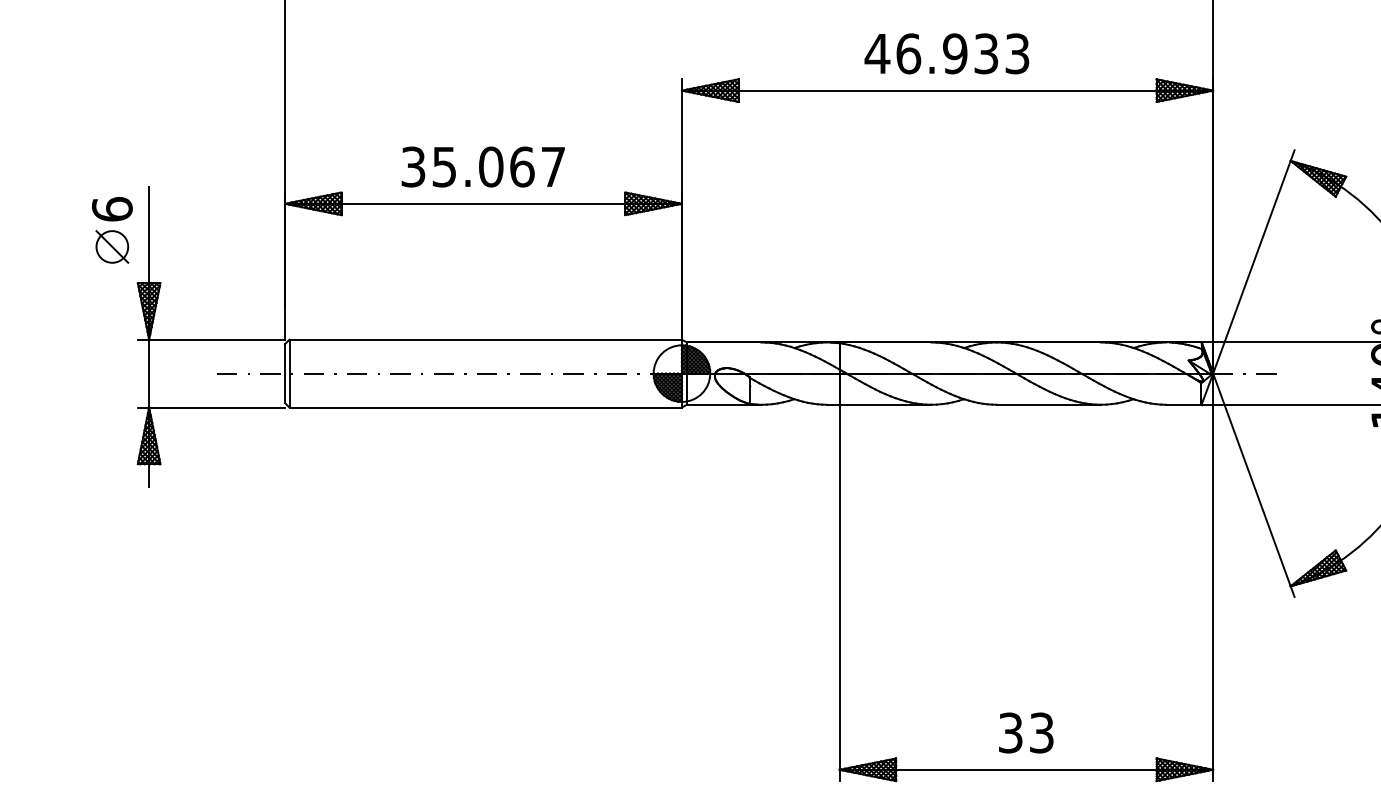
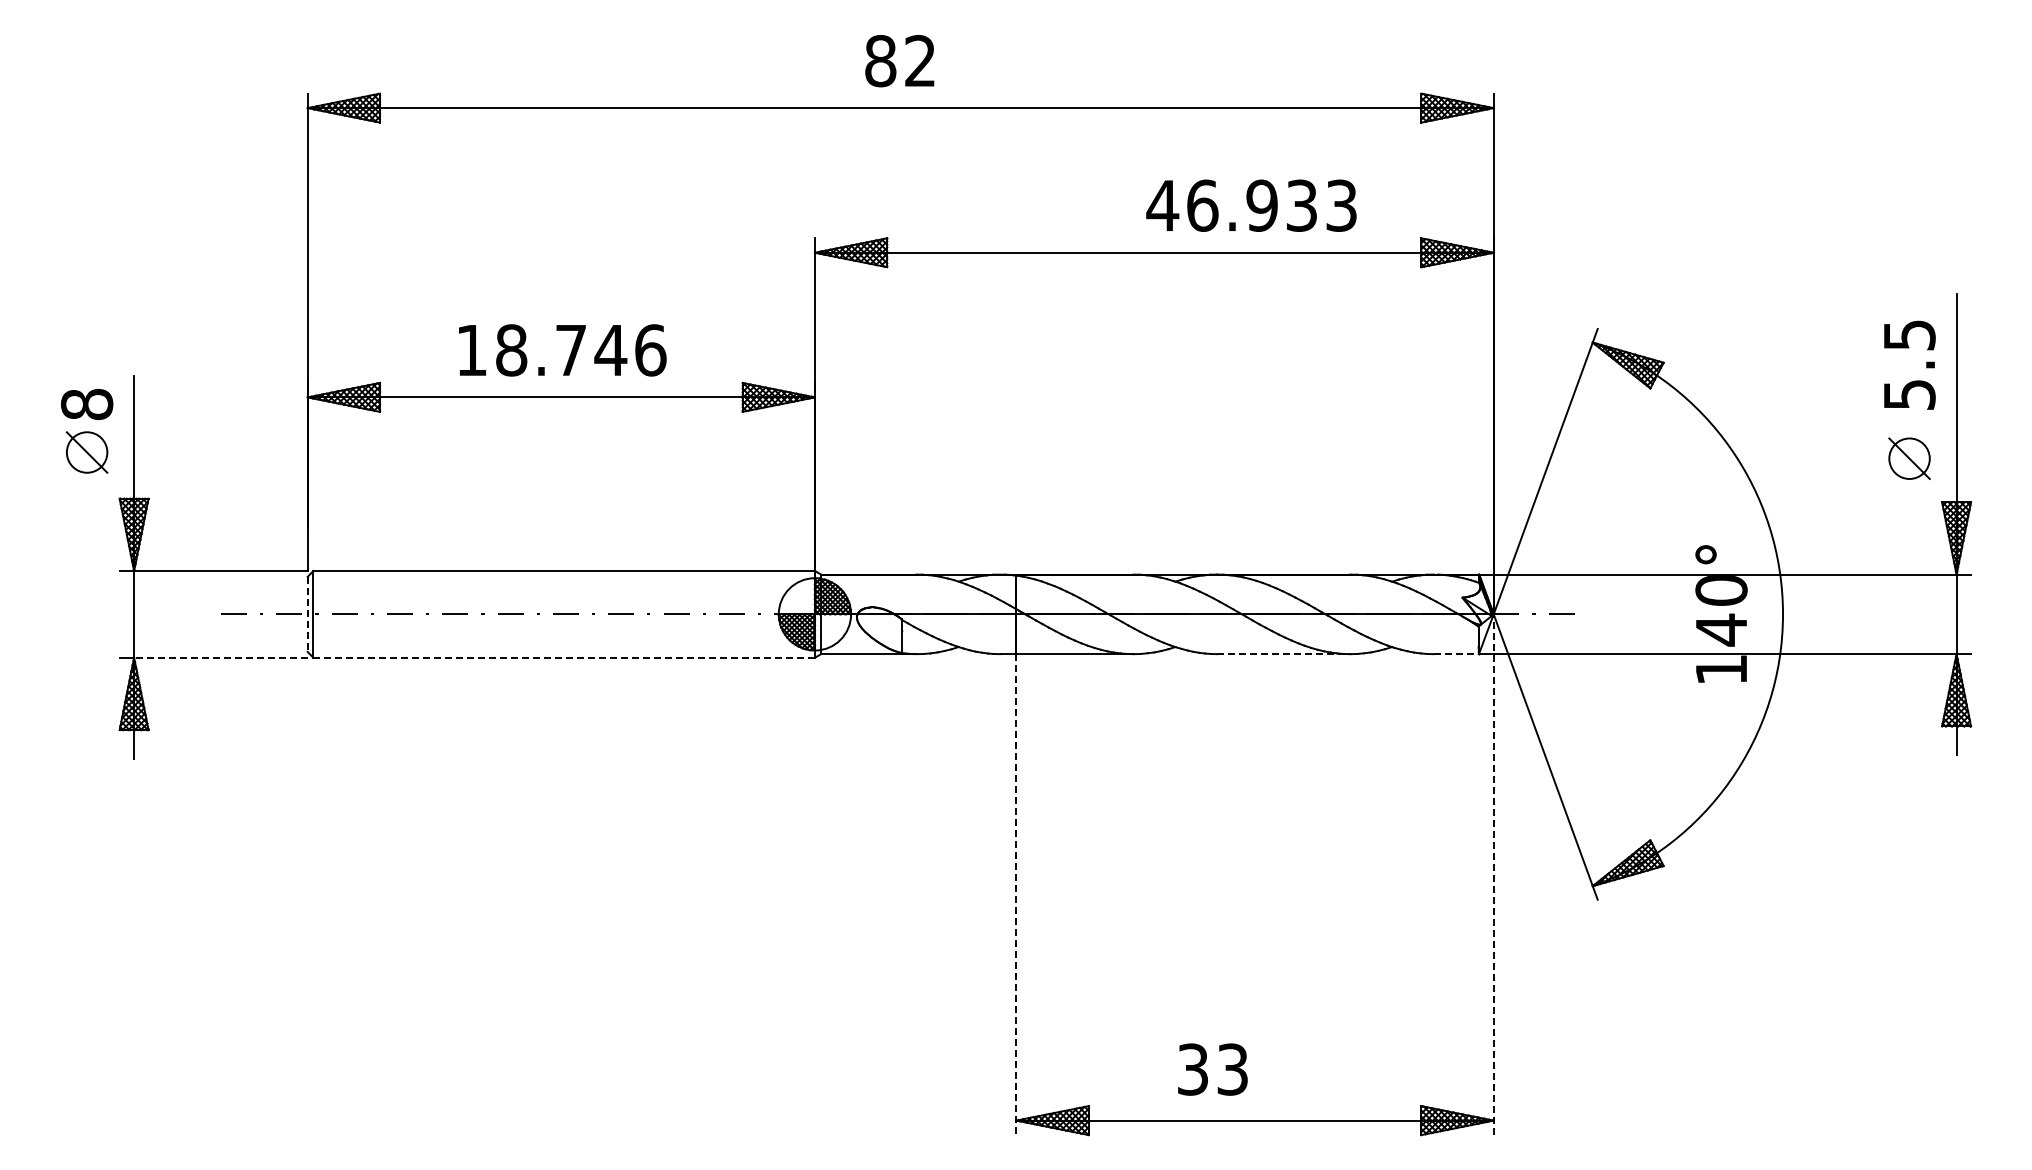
text: (946, 53) -> (1251, 205), moved
text: (483, 167) -> (561, 350), 35.067 -> 18.746
text: (112, 209) -> (87, 404), 6 -> 8
line: (284, 373) -> (307, 614), solid -> dashed
line: (1048, 405) -> (1283, 654), solid -> dashed
line: (1184, 405) -> (1456, 654), solid -> dashed
line: (216, 407) -> (220, 657), solid -> dashed
line: (485, 407) -> (564, 657), solid -> dashed
line: (1212, 577) -> (1493, 874), solid -> dashed
line: (839, 593) -> (1016, 895), solid -> dashed
text: (1025, 732) -> (1212, 1069), moved

